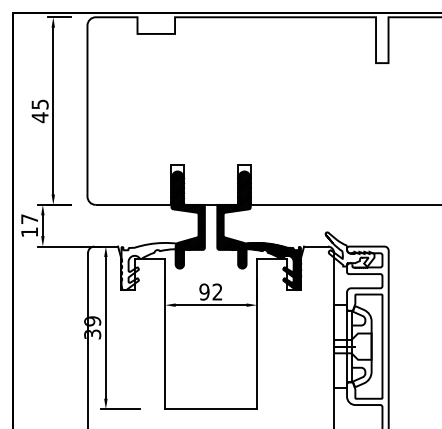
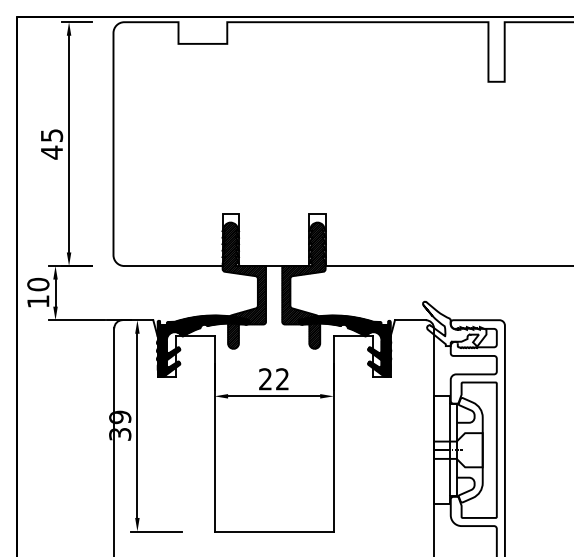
text: (29, 219) -> (38, 284), 17 -> 10
hatch: (156, 266) -> (203, 345), added
text: (204, 292) -> (265, 379), 92 -> 22

